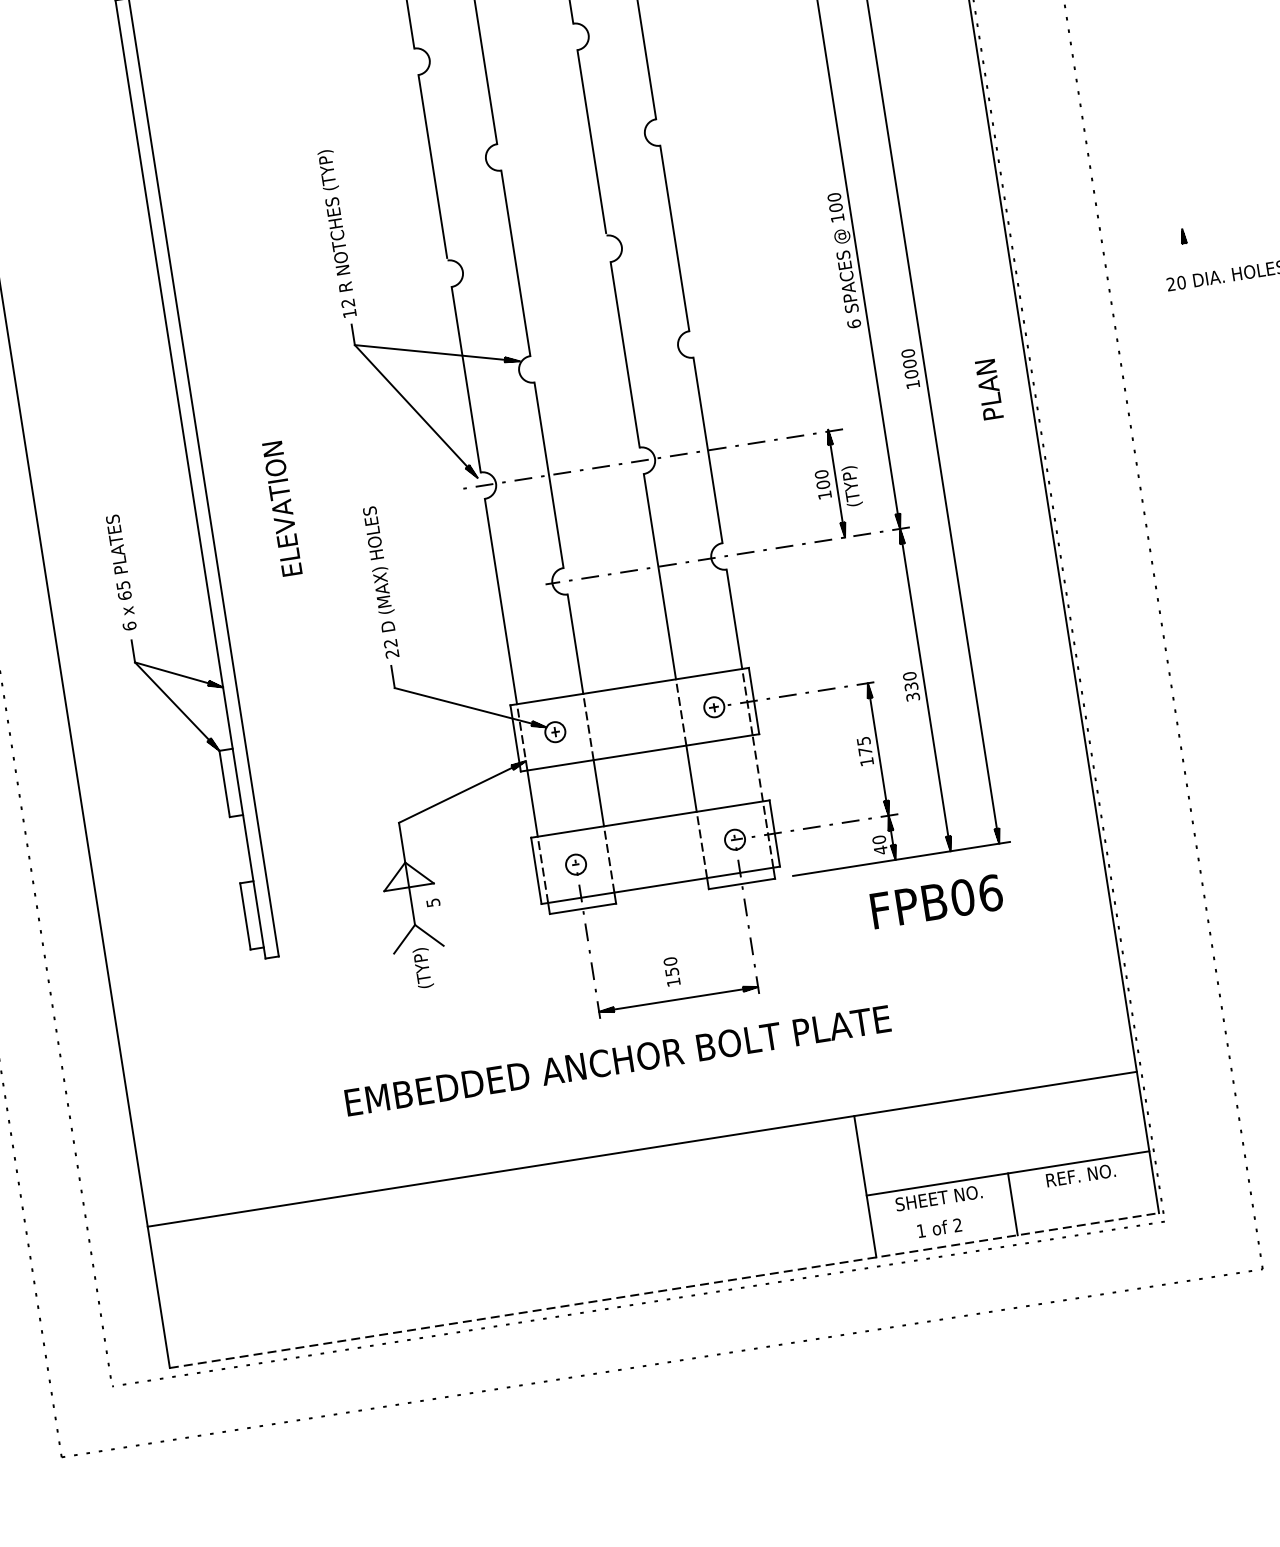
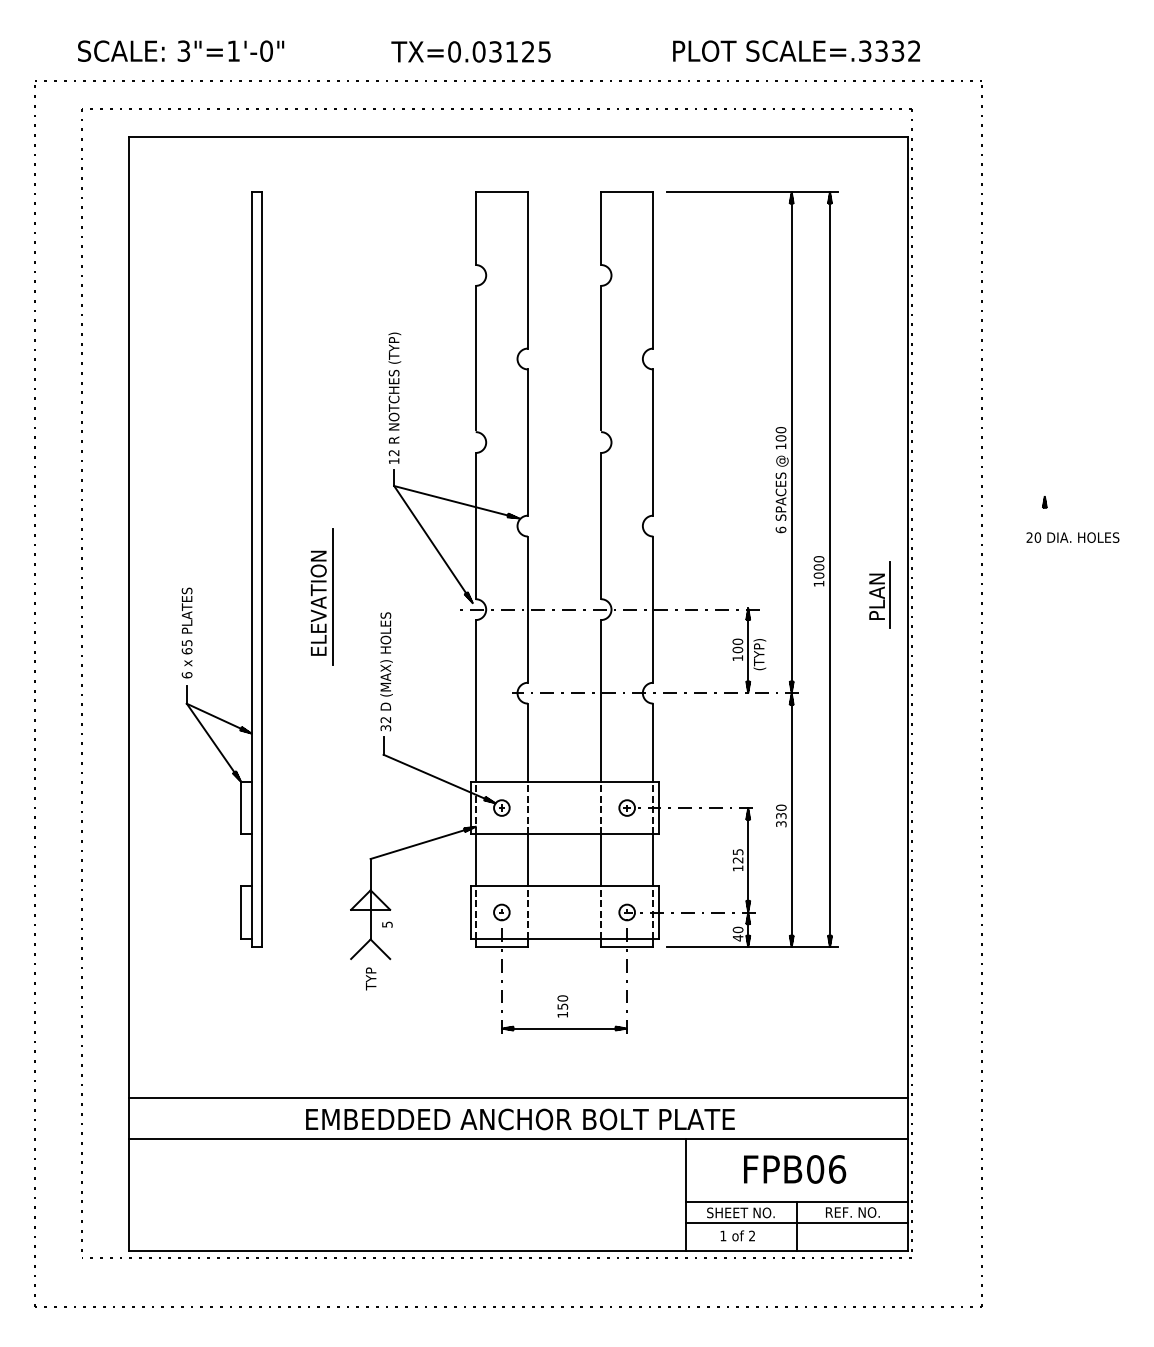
line: (1005, 384) -> (890, 594), added
line: (298, 497) -> (332, 596), added
text: (393, 654) -> (386, 728), 22 -> 32
text: (864, 751) -> (737, 860), 175 -> 125
line: (757, 767) -> (653, 859), dashed -> solid
text: (937, 901) -> (795, 1169), moved
text: (423, 969) -> (371, 974), (TYP) -> TYP
text: (618, 1060) -> (520, 1119), moved
line: (633, 1096) -> (518, 1097), added
line: (1011, 1200) -> (796, 1223), added
line: (664, 1290) -> (518, 1250), dashed -> solid

